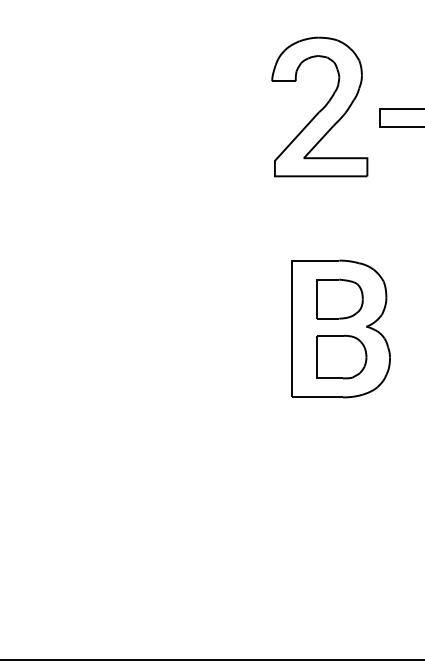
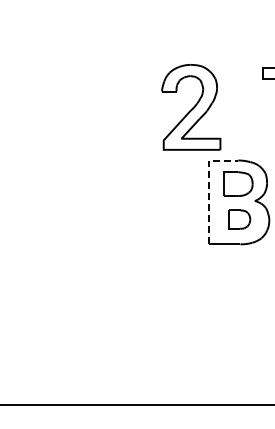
part: (320, 107) -> (191, 107), moved
line: (292, 304) -> (209, 187), solid -> dashed
part: (341, 356) -> (239, 219), size x0.7

